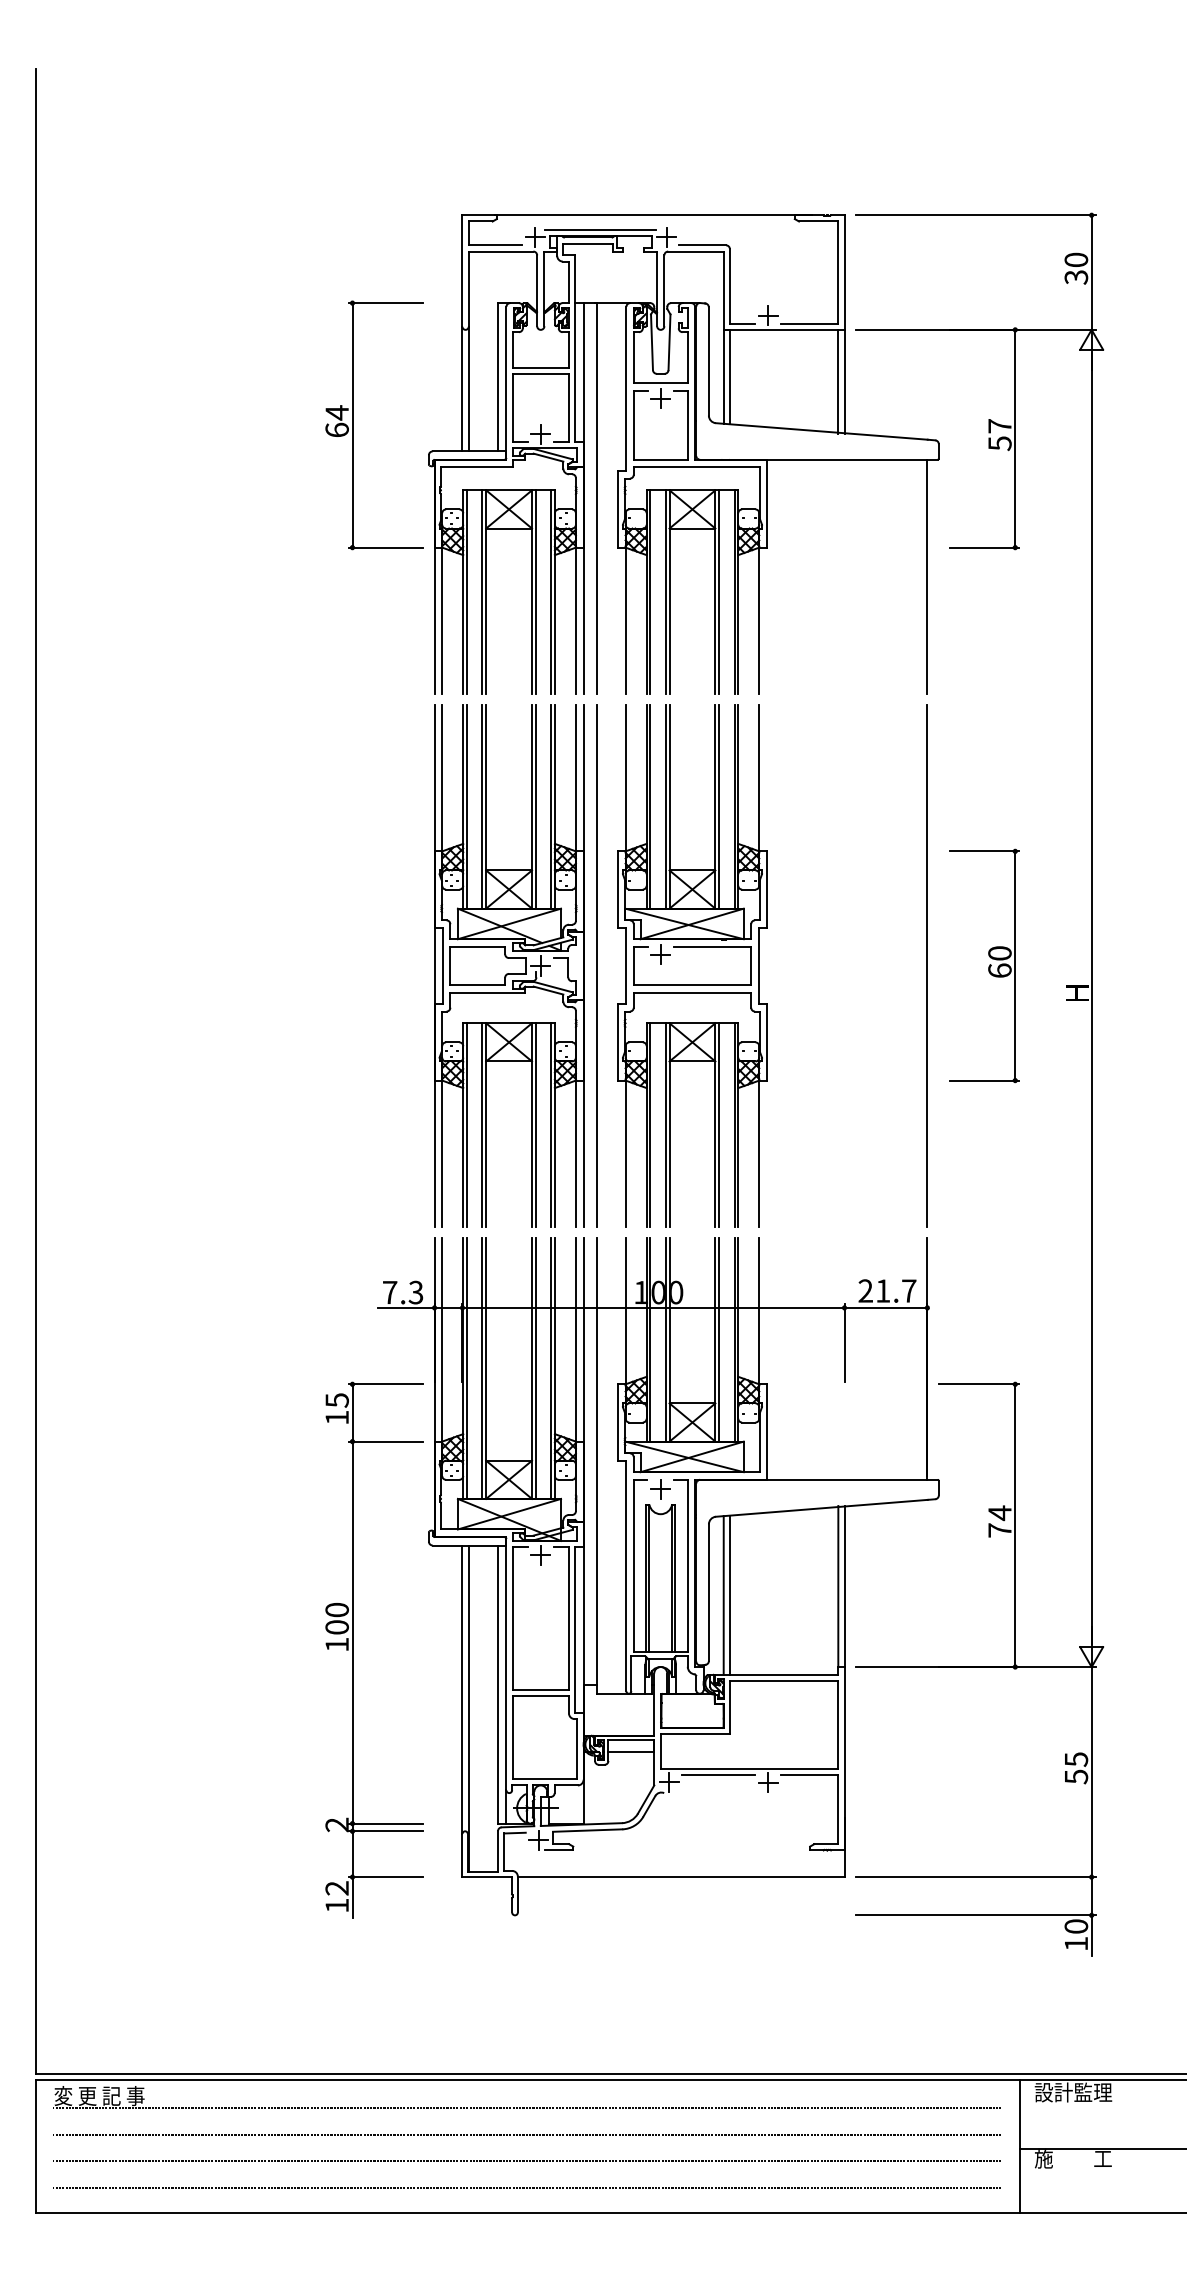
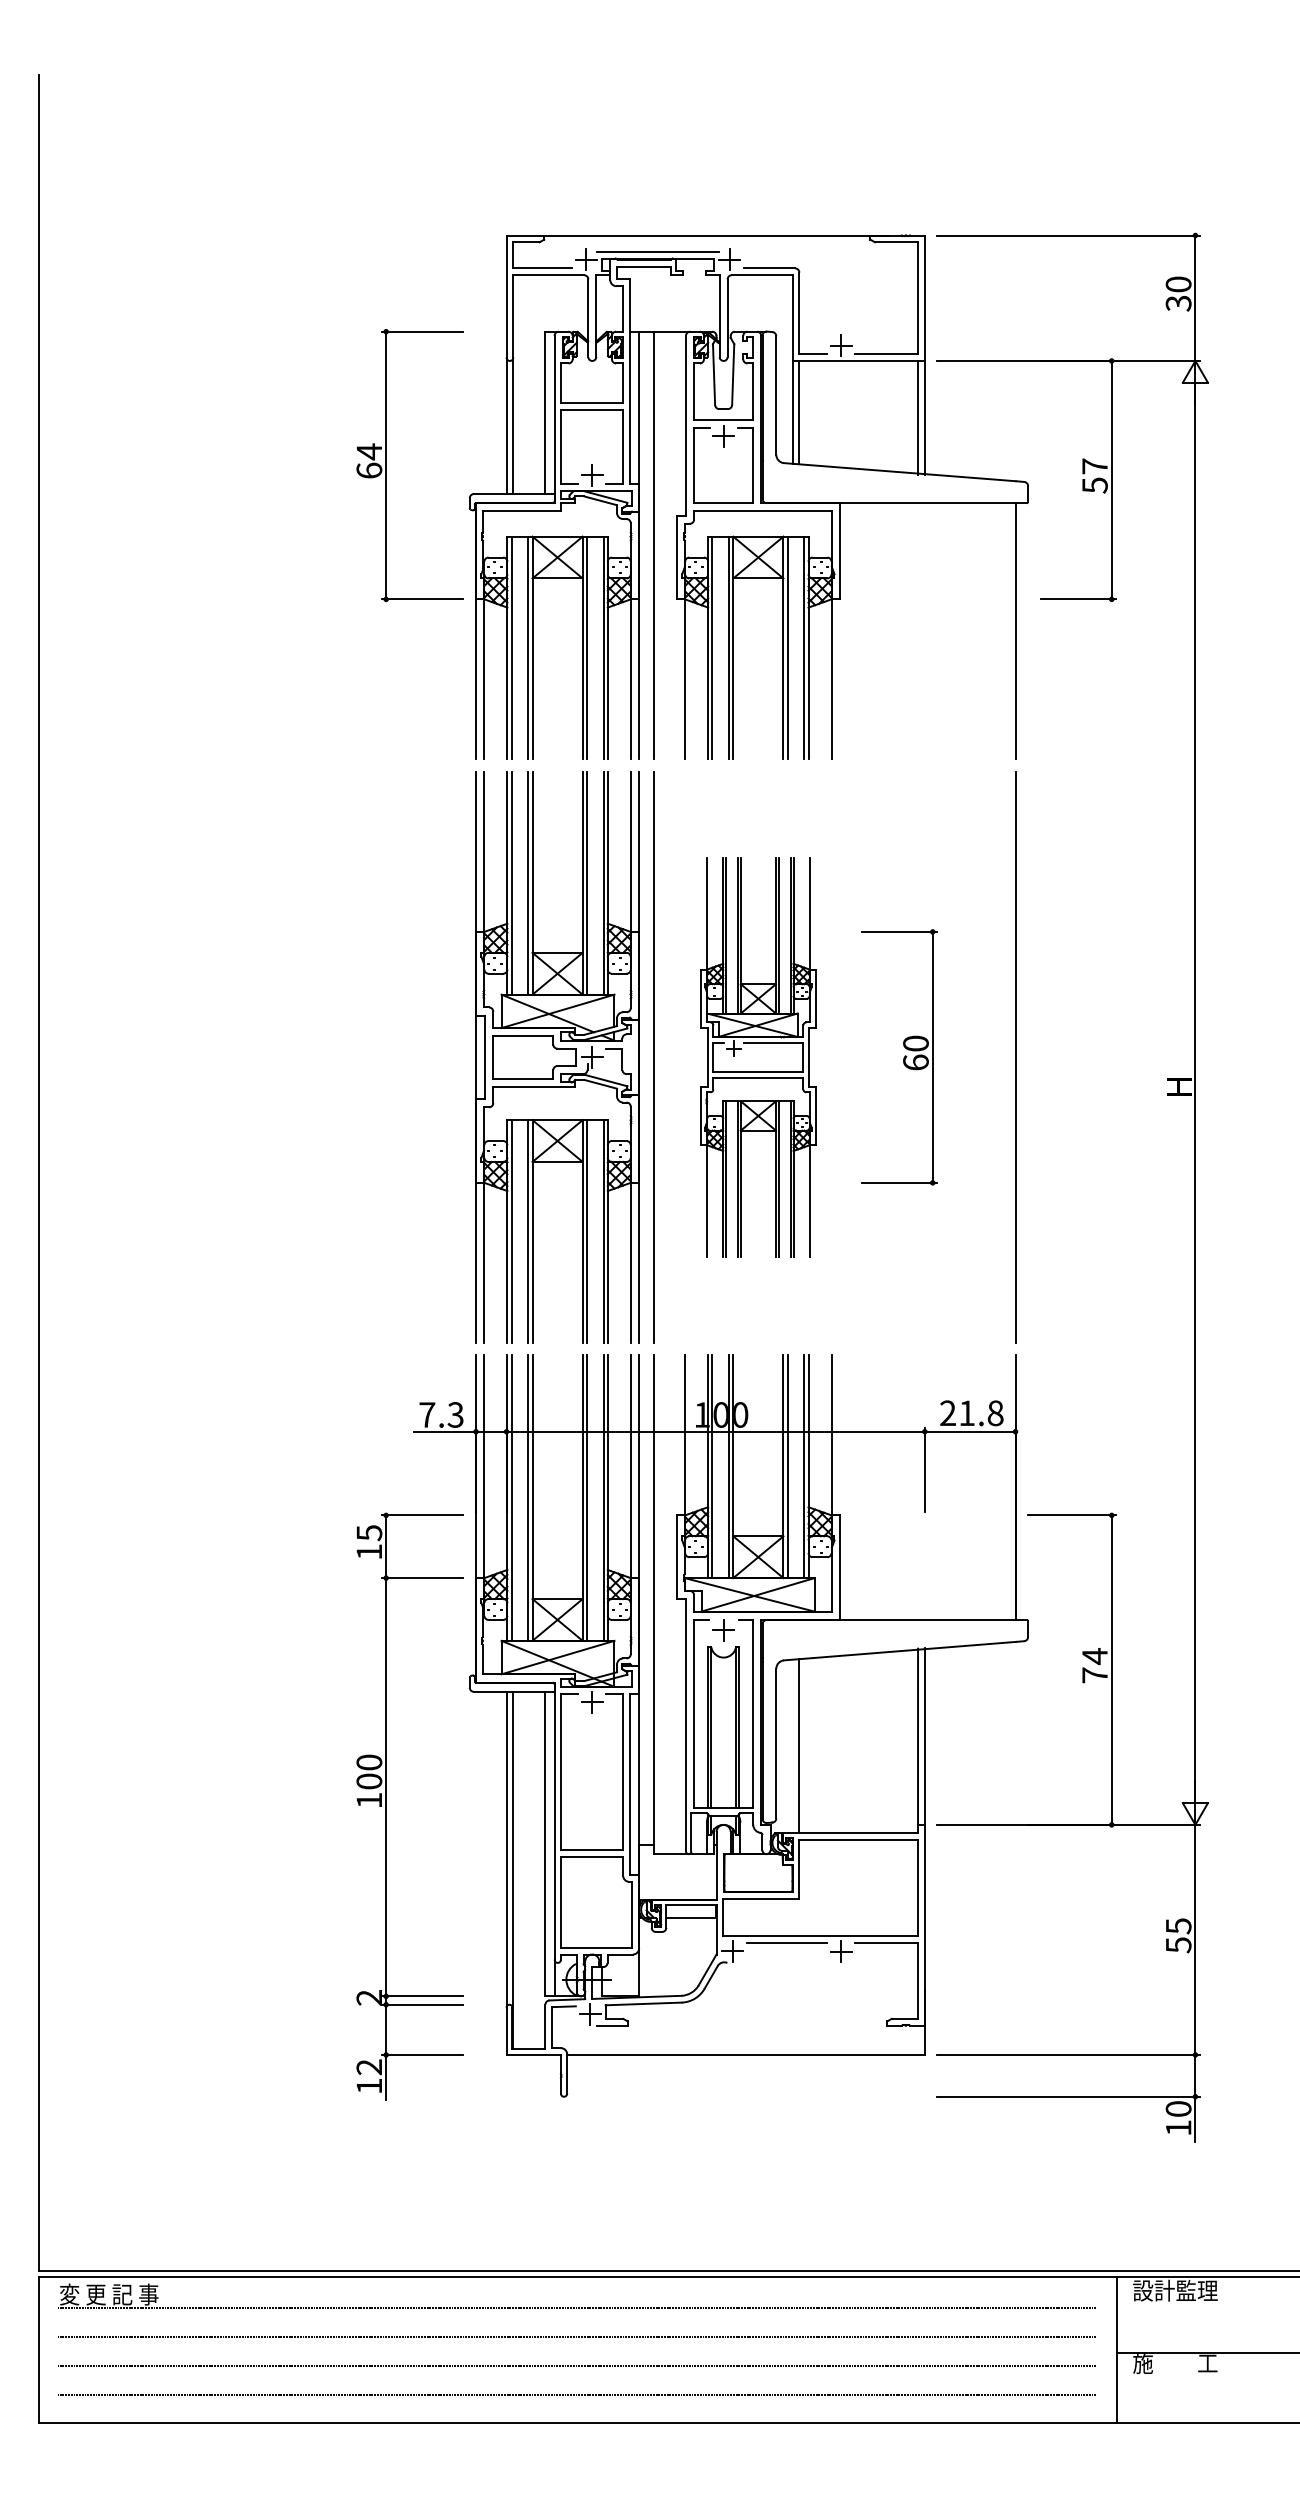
part: (692, 966) -> (758, 1057), size x0.7
part: (984, 966) -> (899, 1057), moved
text: (909, 1291) -> (995, 1413), 21.7 -> 21.8
line: (723, 1595) -> (792, 1746), removed

